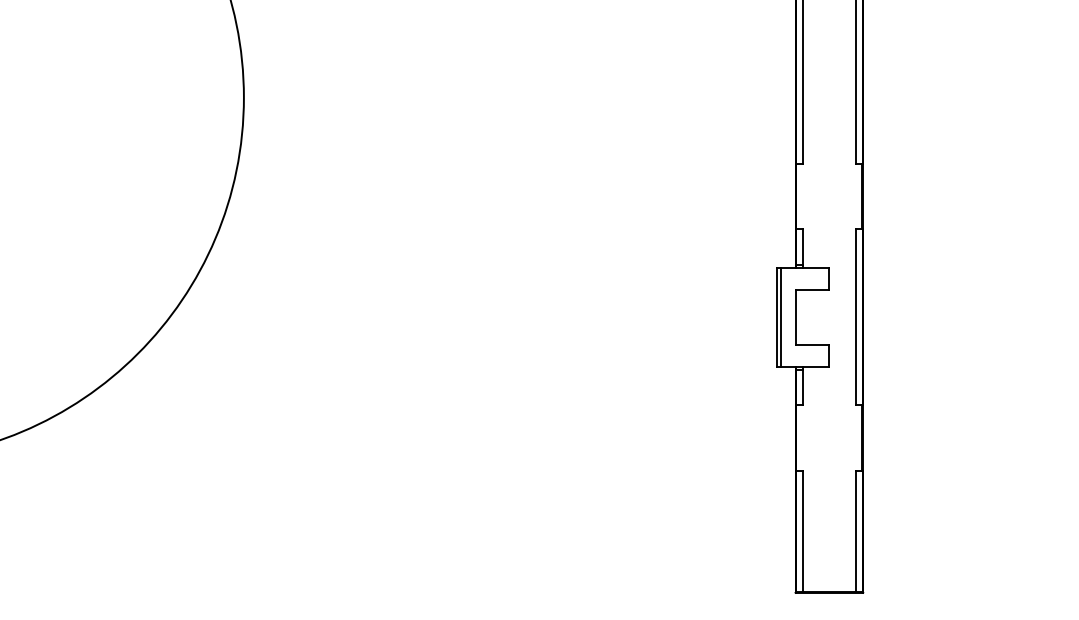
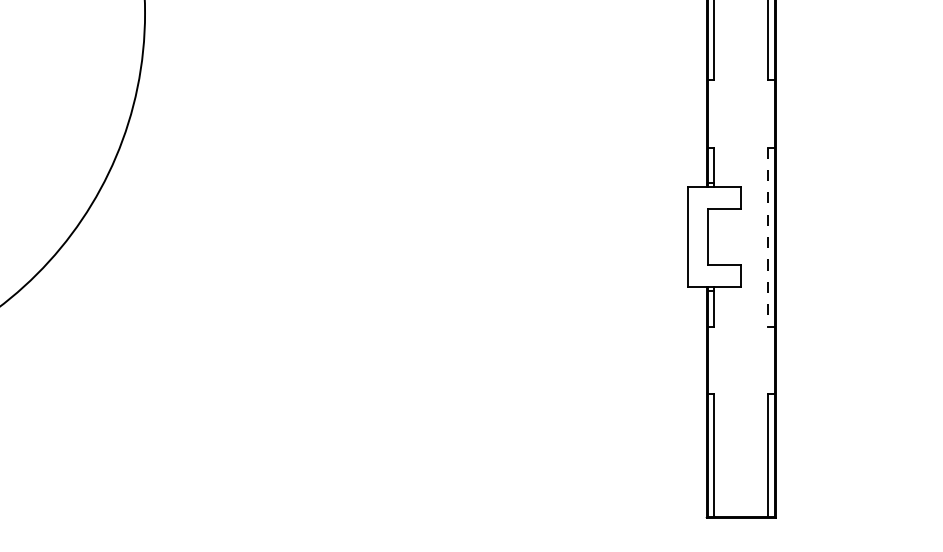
line: (781, 316) -> (692, 236), removed
line: (855, 317) -> (767, 237), solid -> dashed

